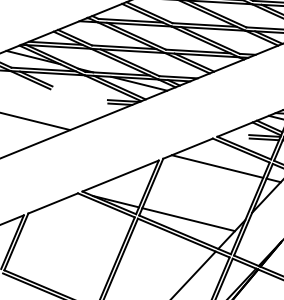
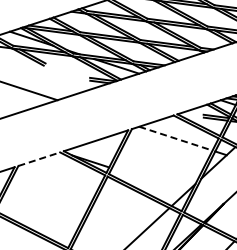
line: (217, 166) -> (175, 138), solid -> dashed
line: (53, 203) -> (39, 159), solid -> dashed
line: (187, 219) -> (148, 180), removed

